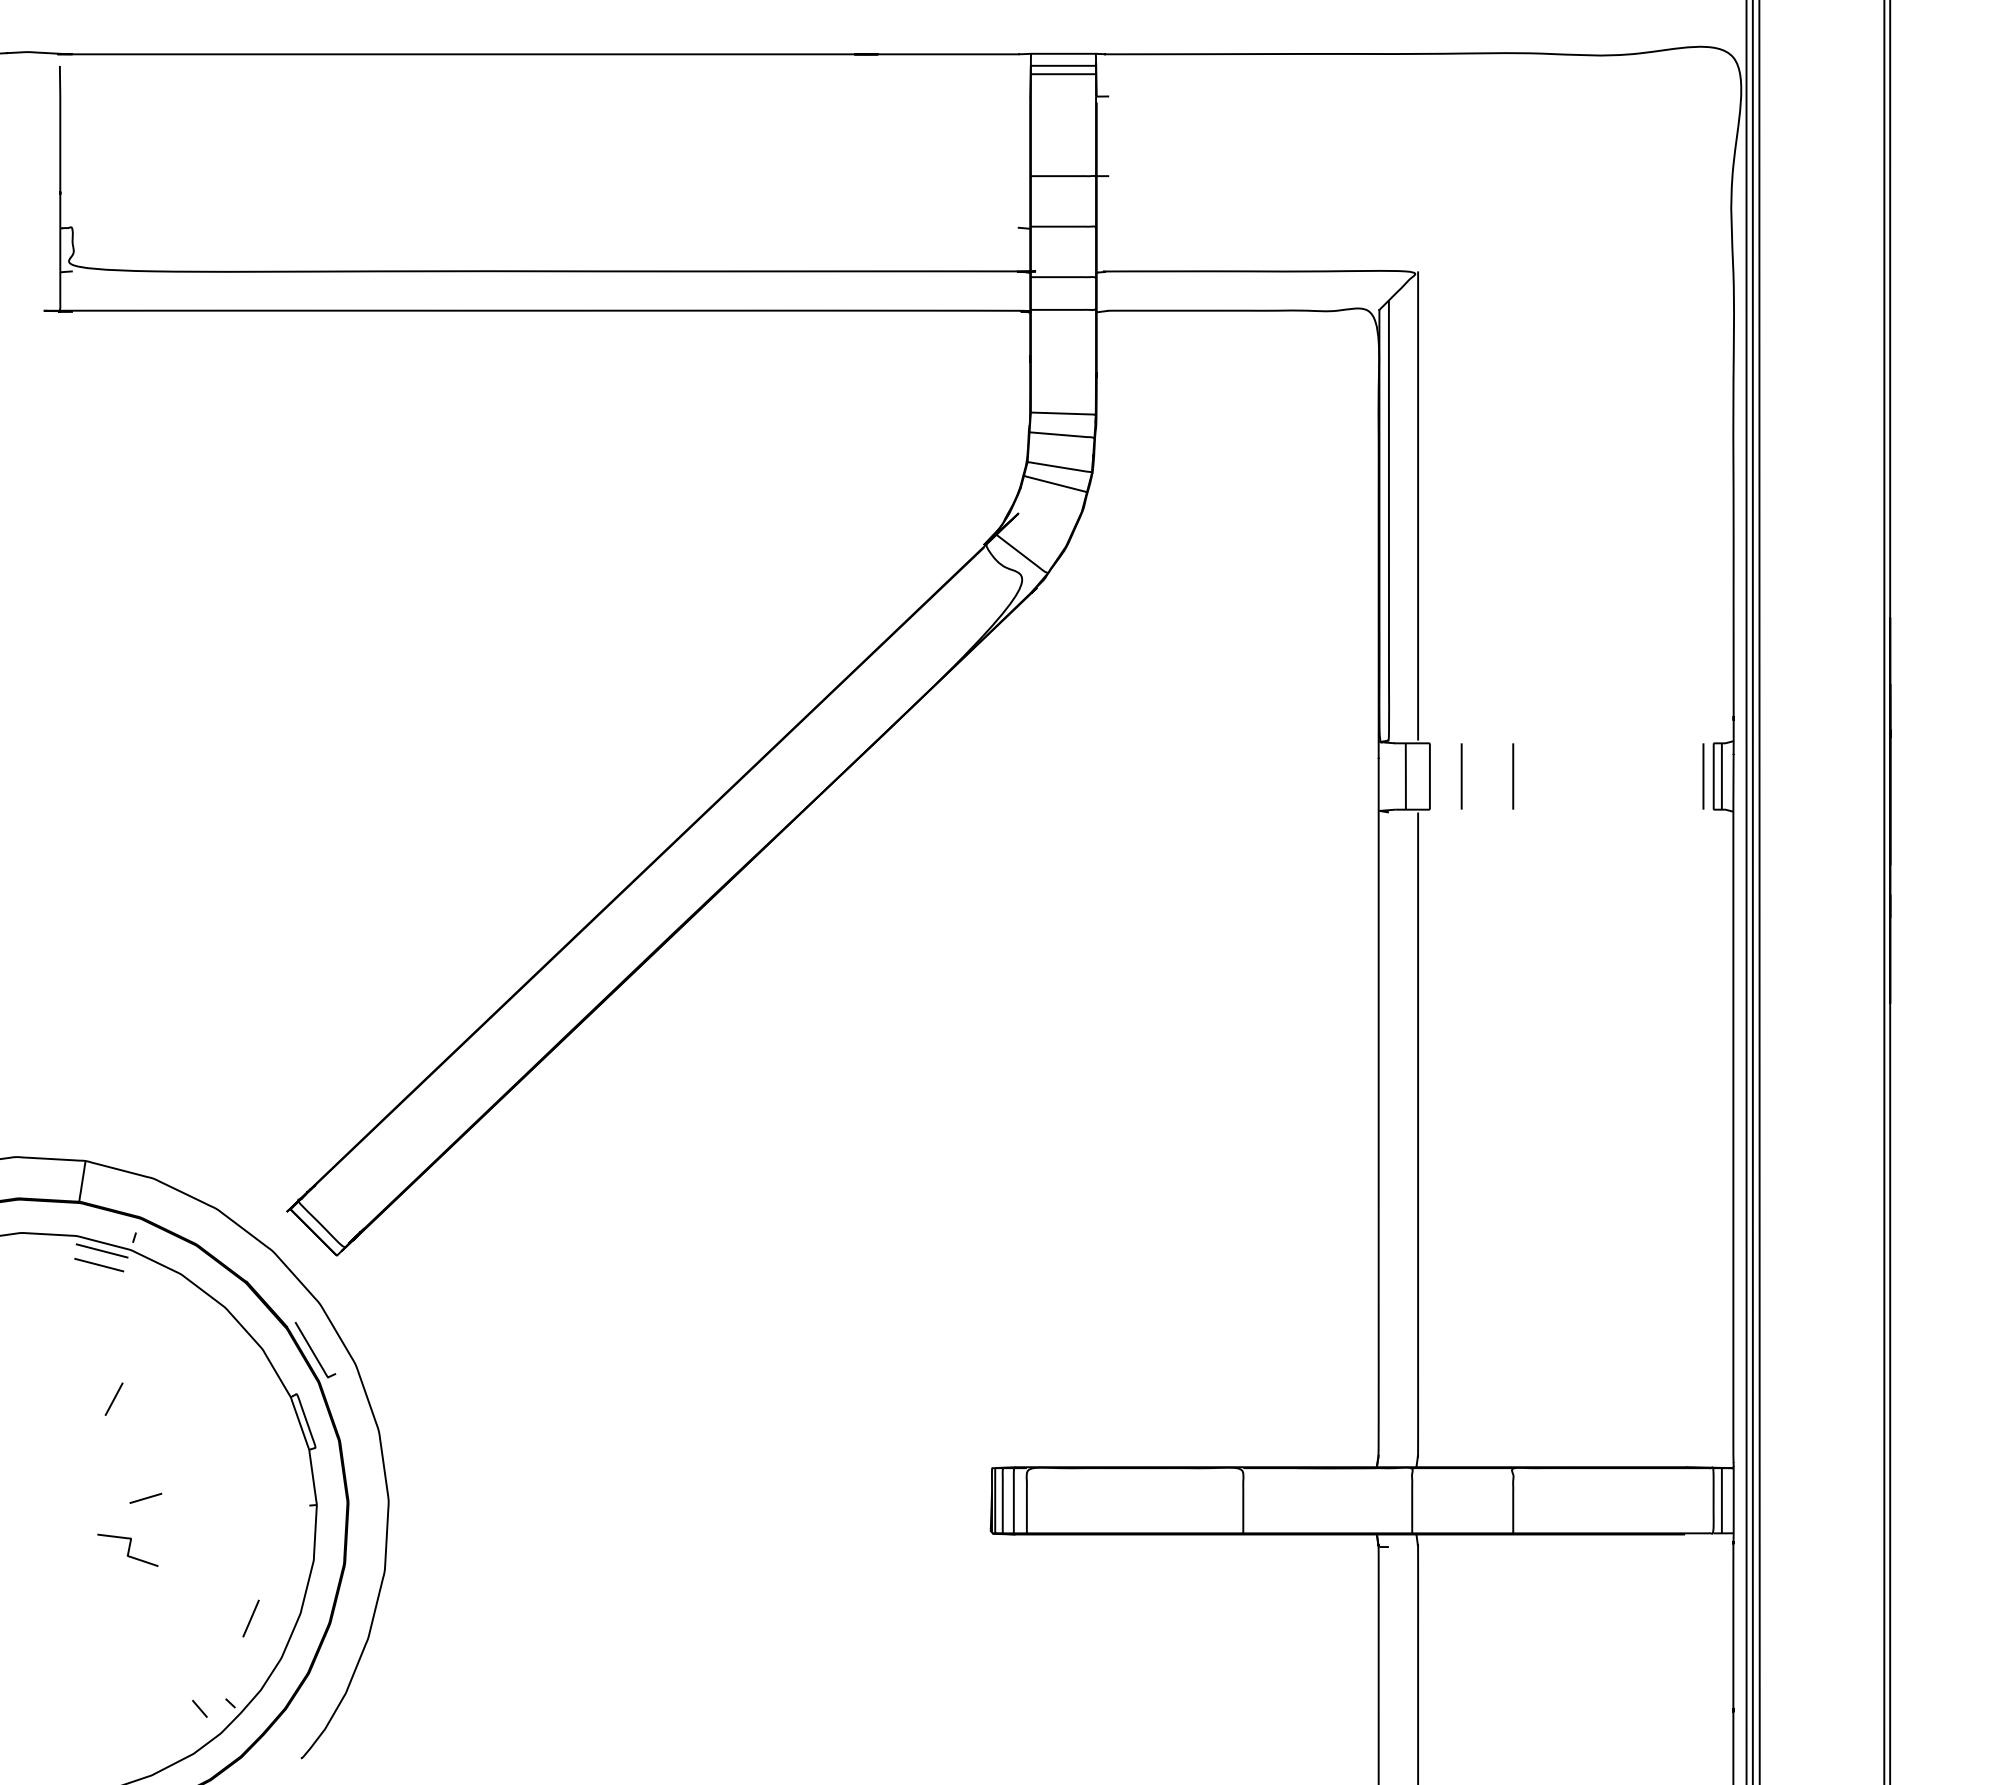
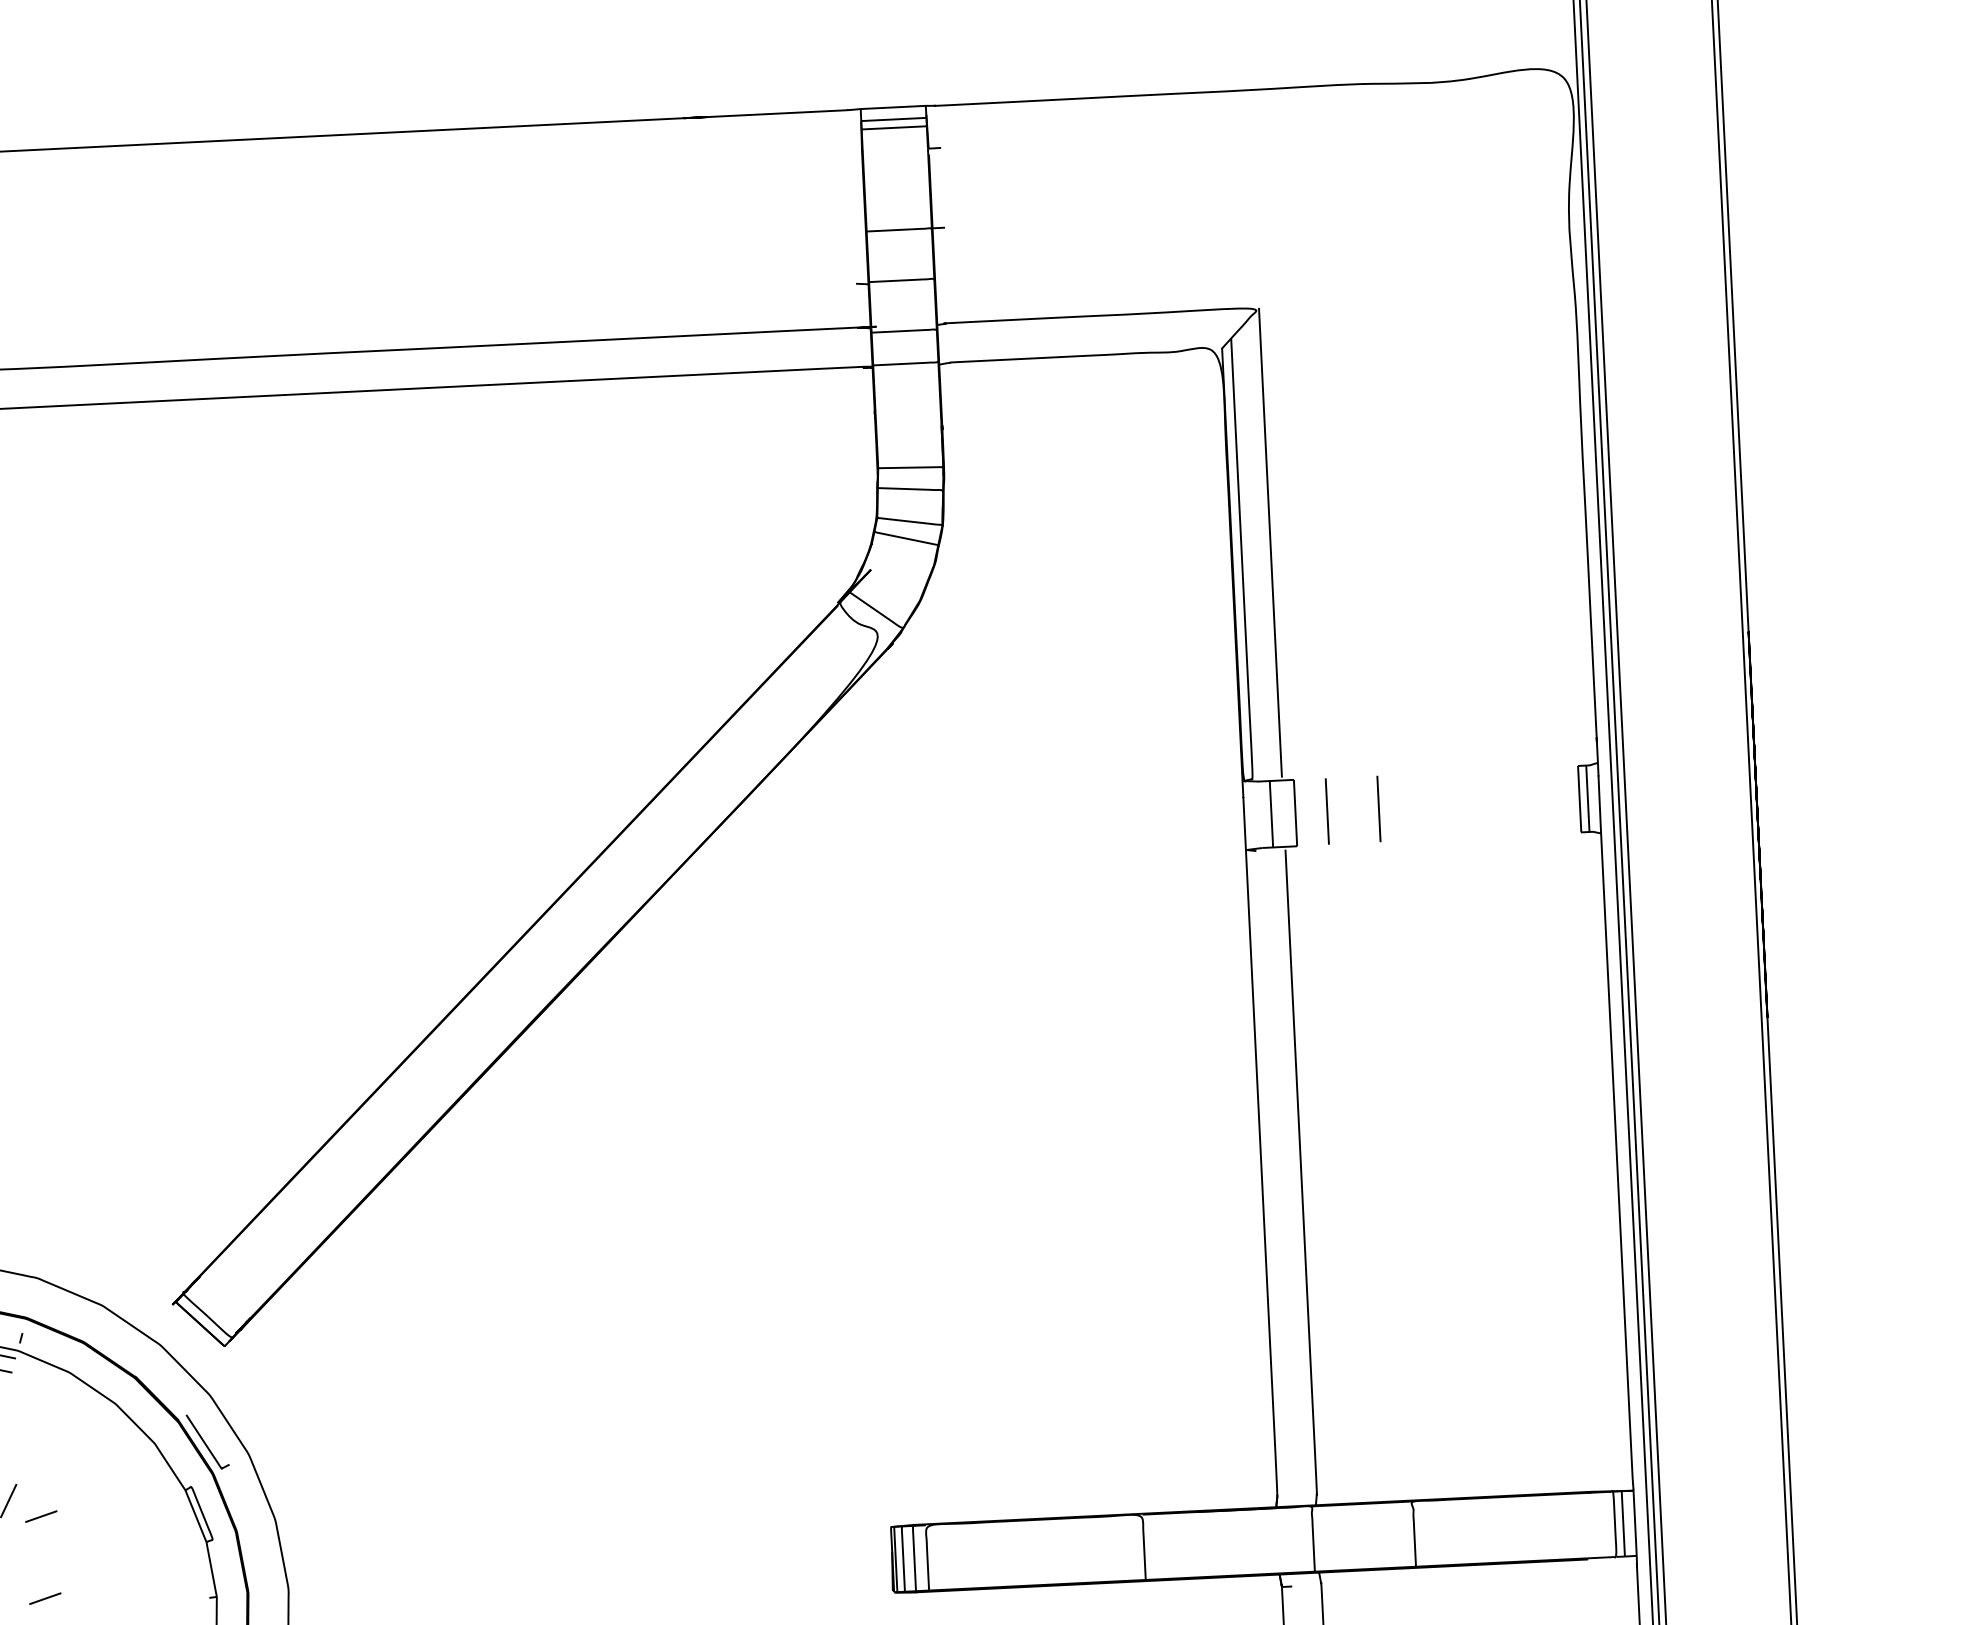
line: (1703, 776) -> (1569, 799), removed
line: (145, 1415) -> (40, 1515), added

